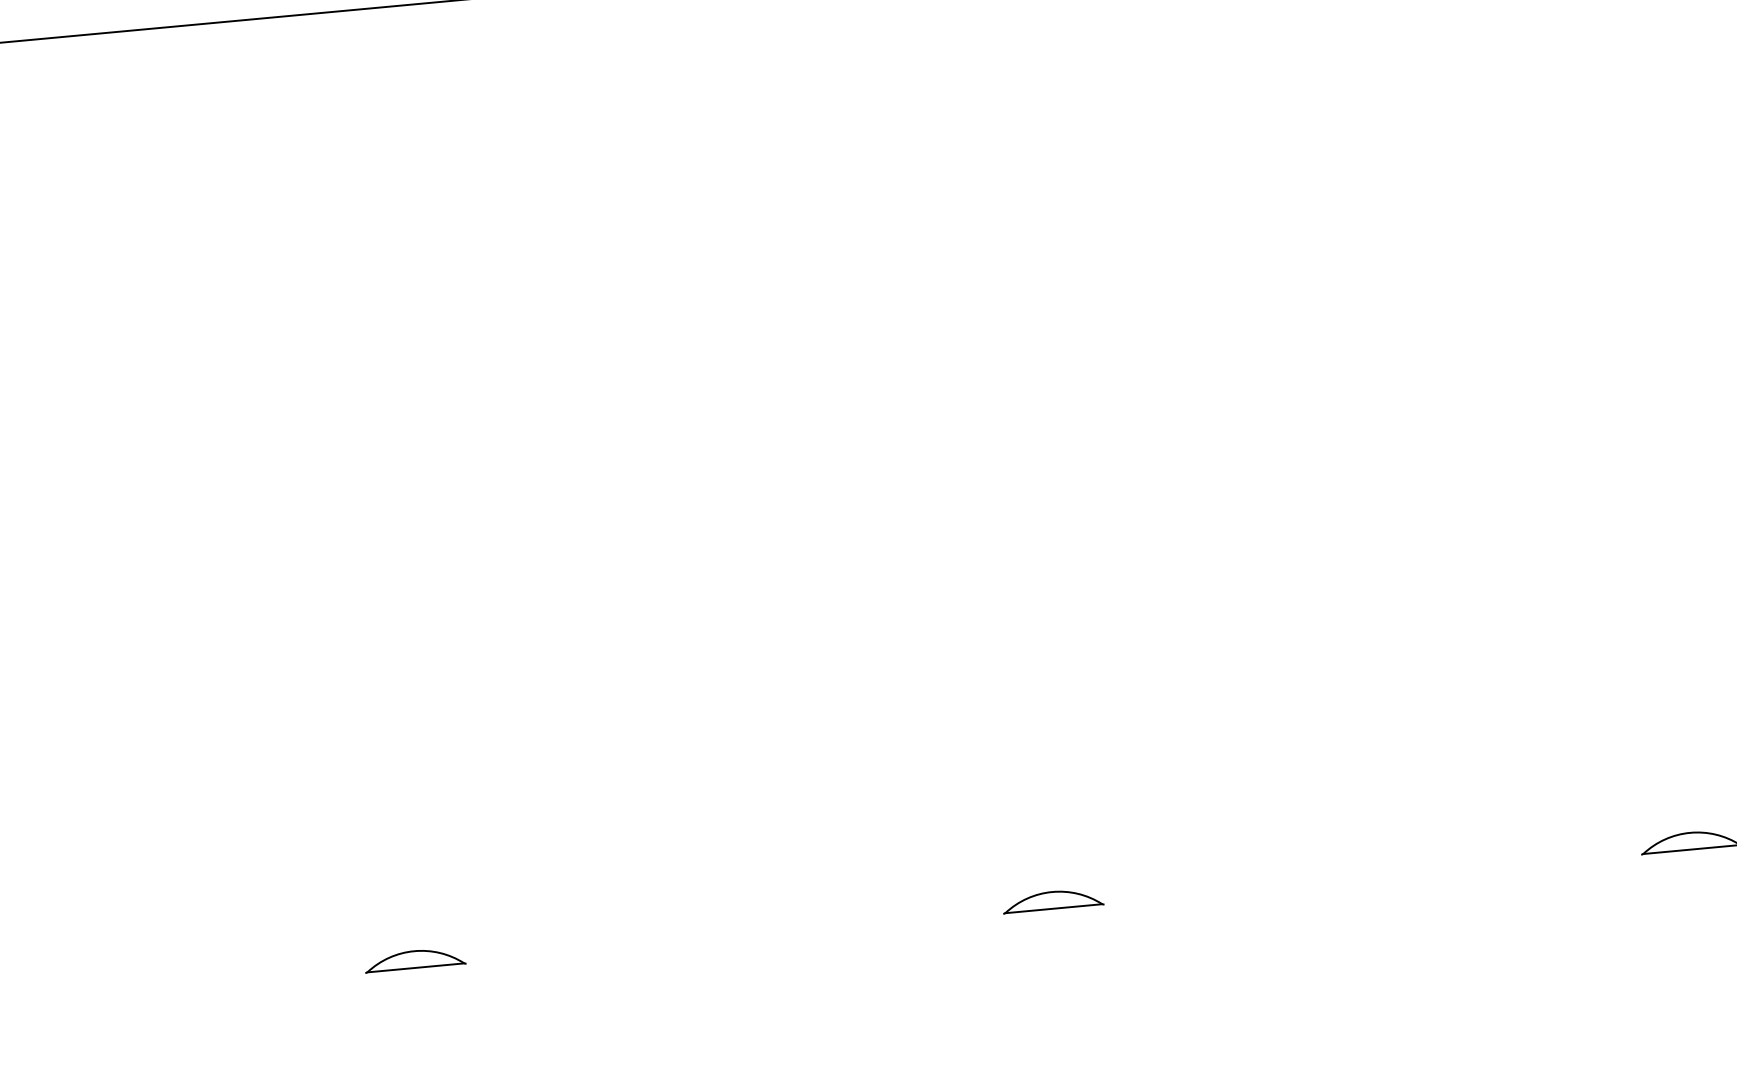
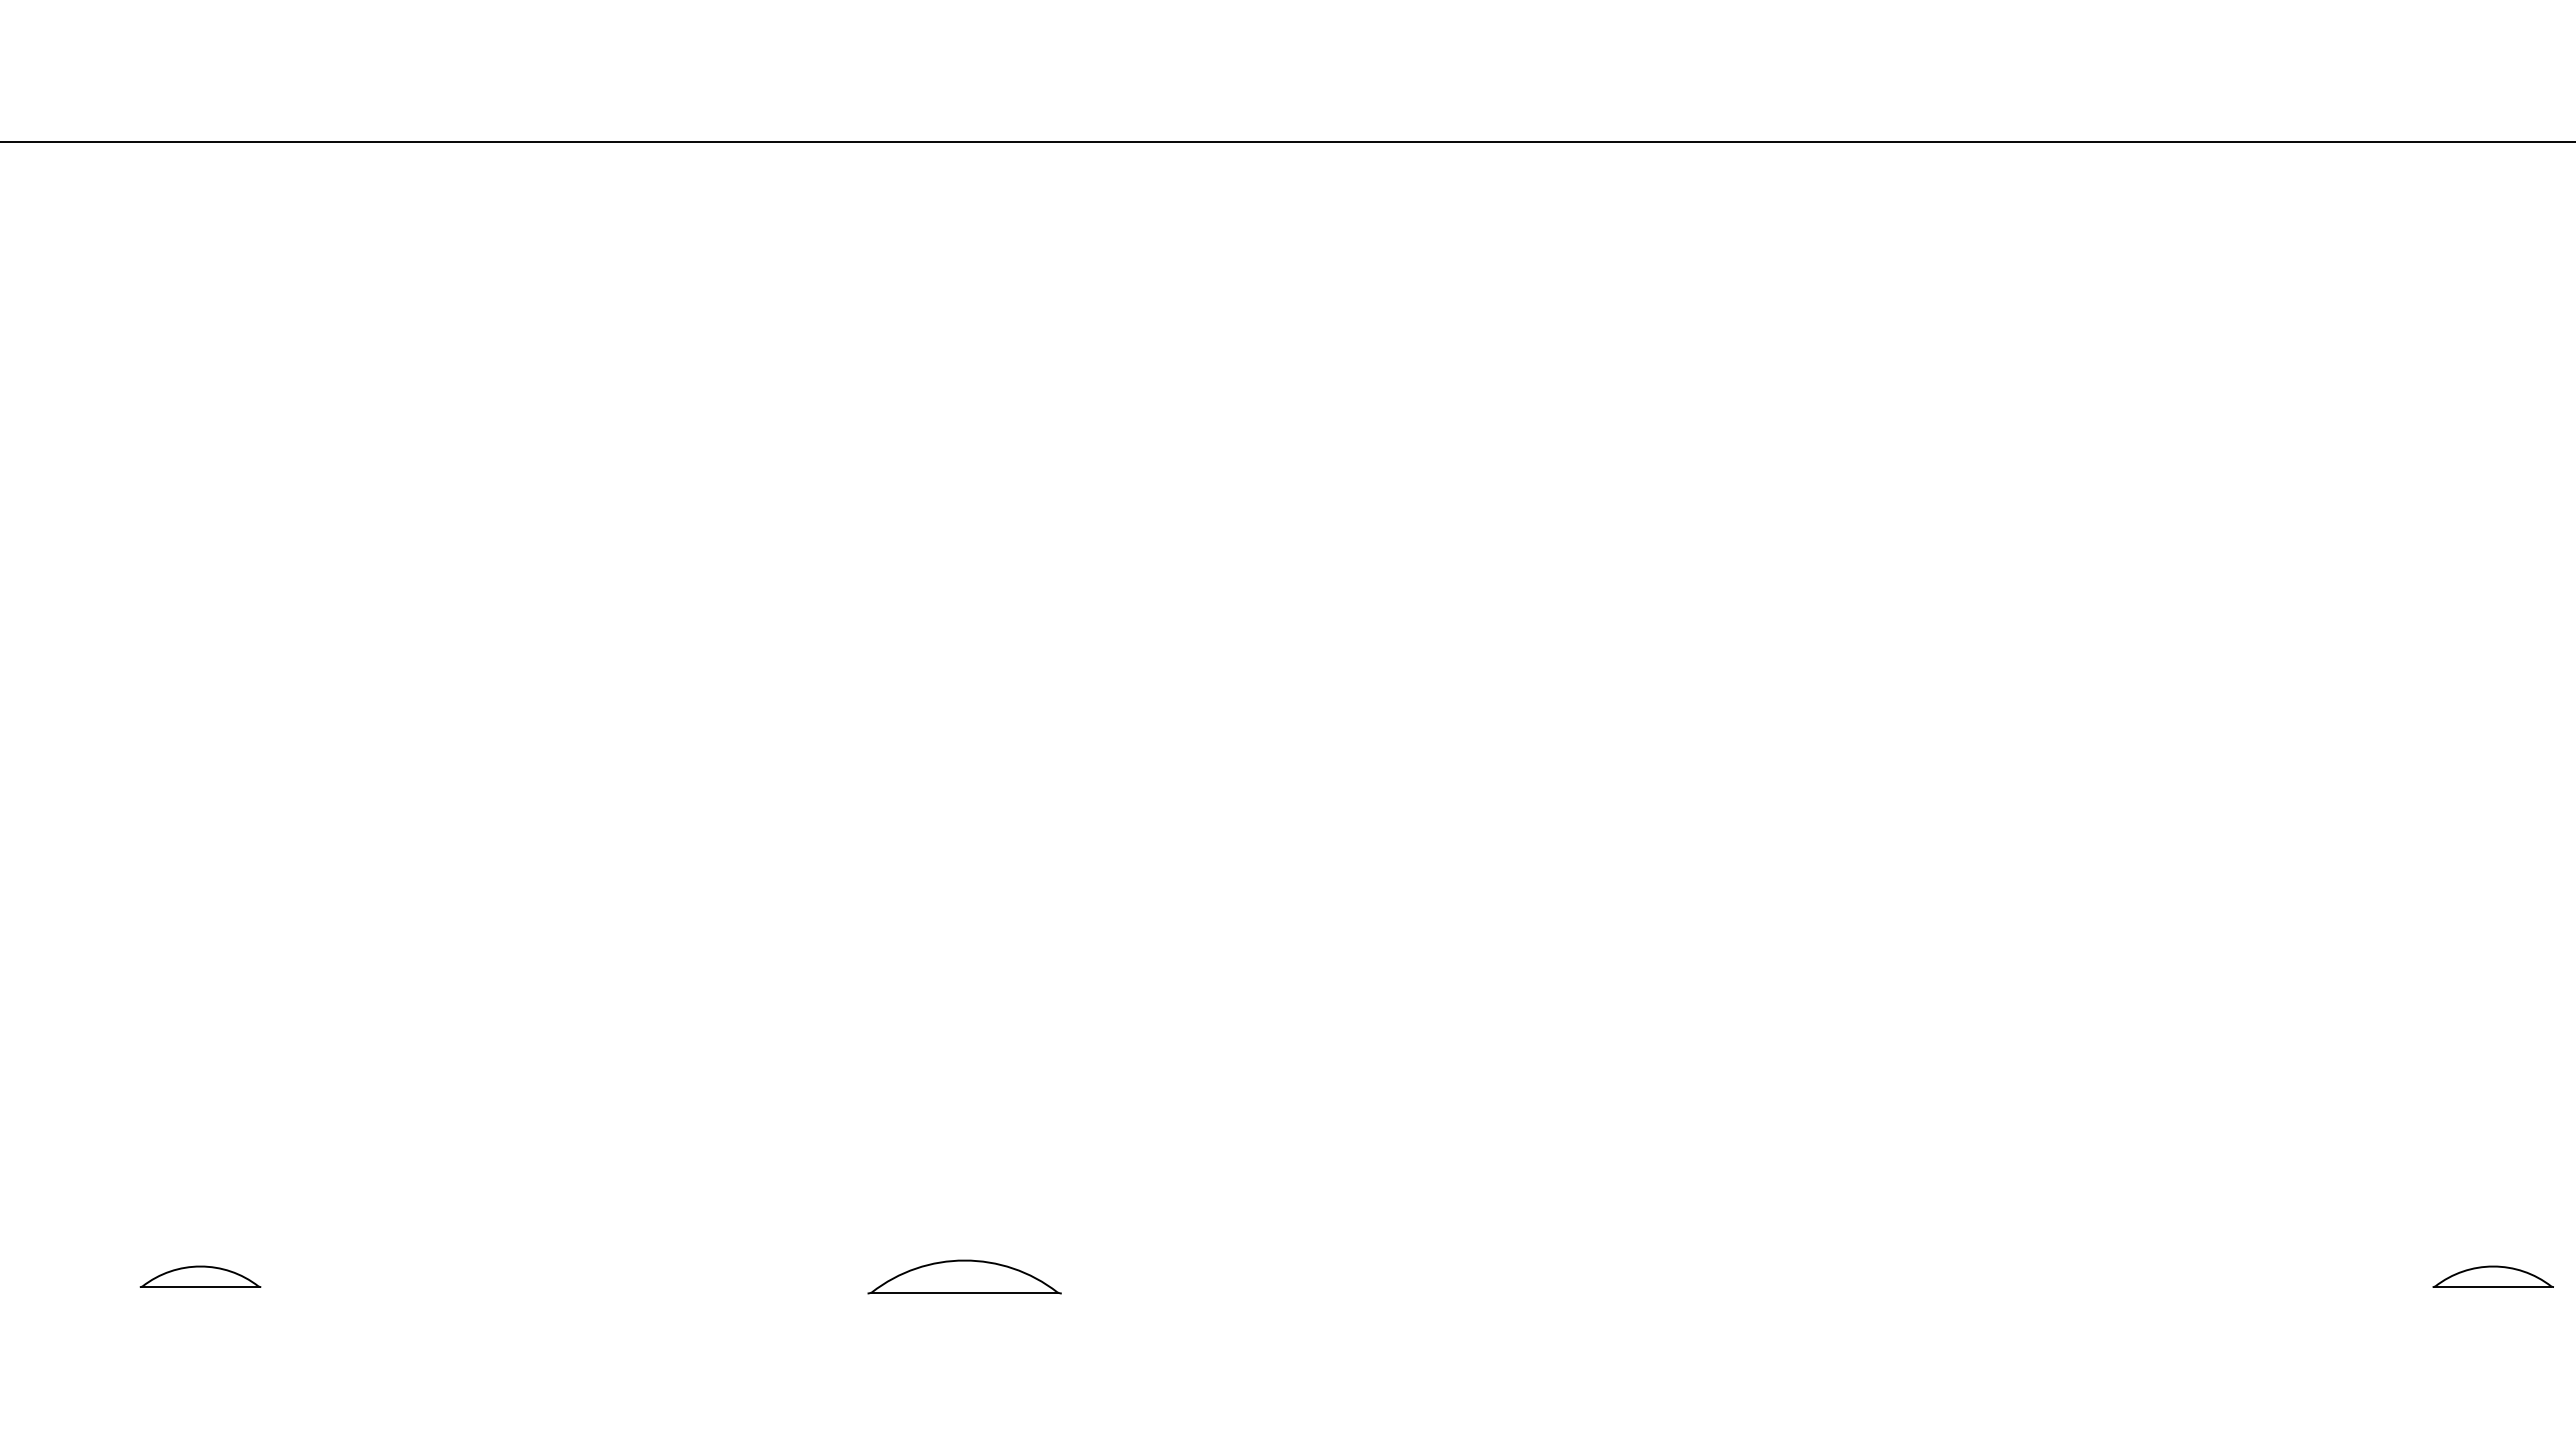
part: (1052, 900) -> (1728, 1276), removed
part: (414, 959) -> (964, 1276), size x1.6

